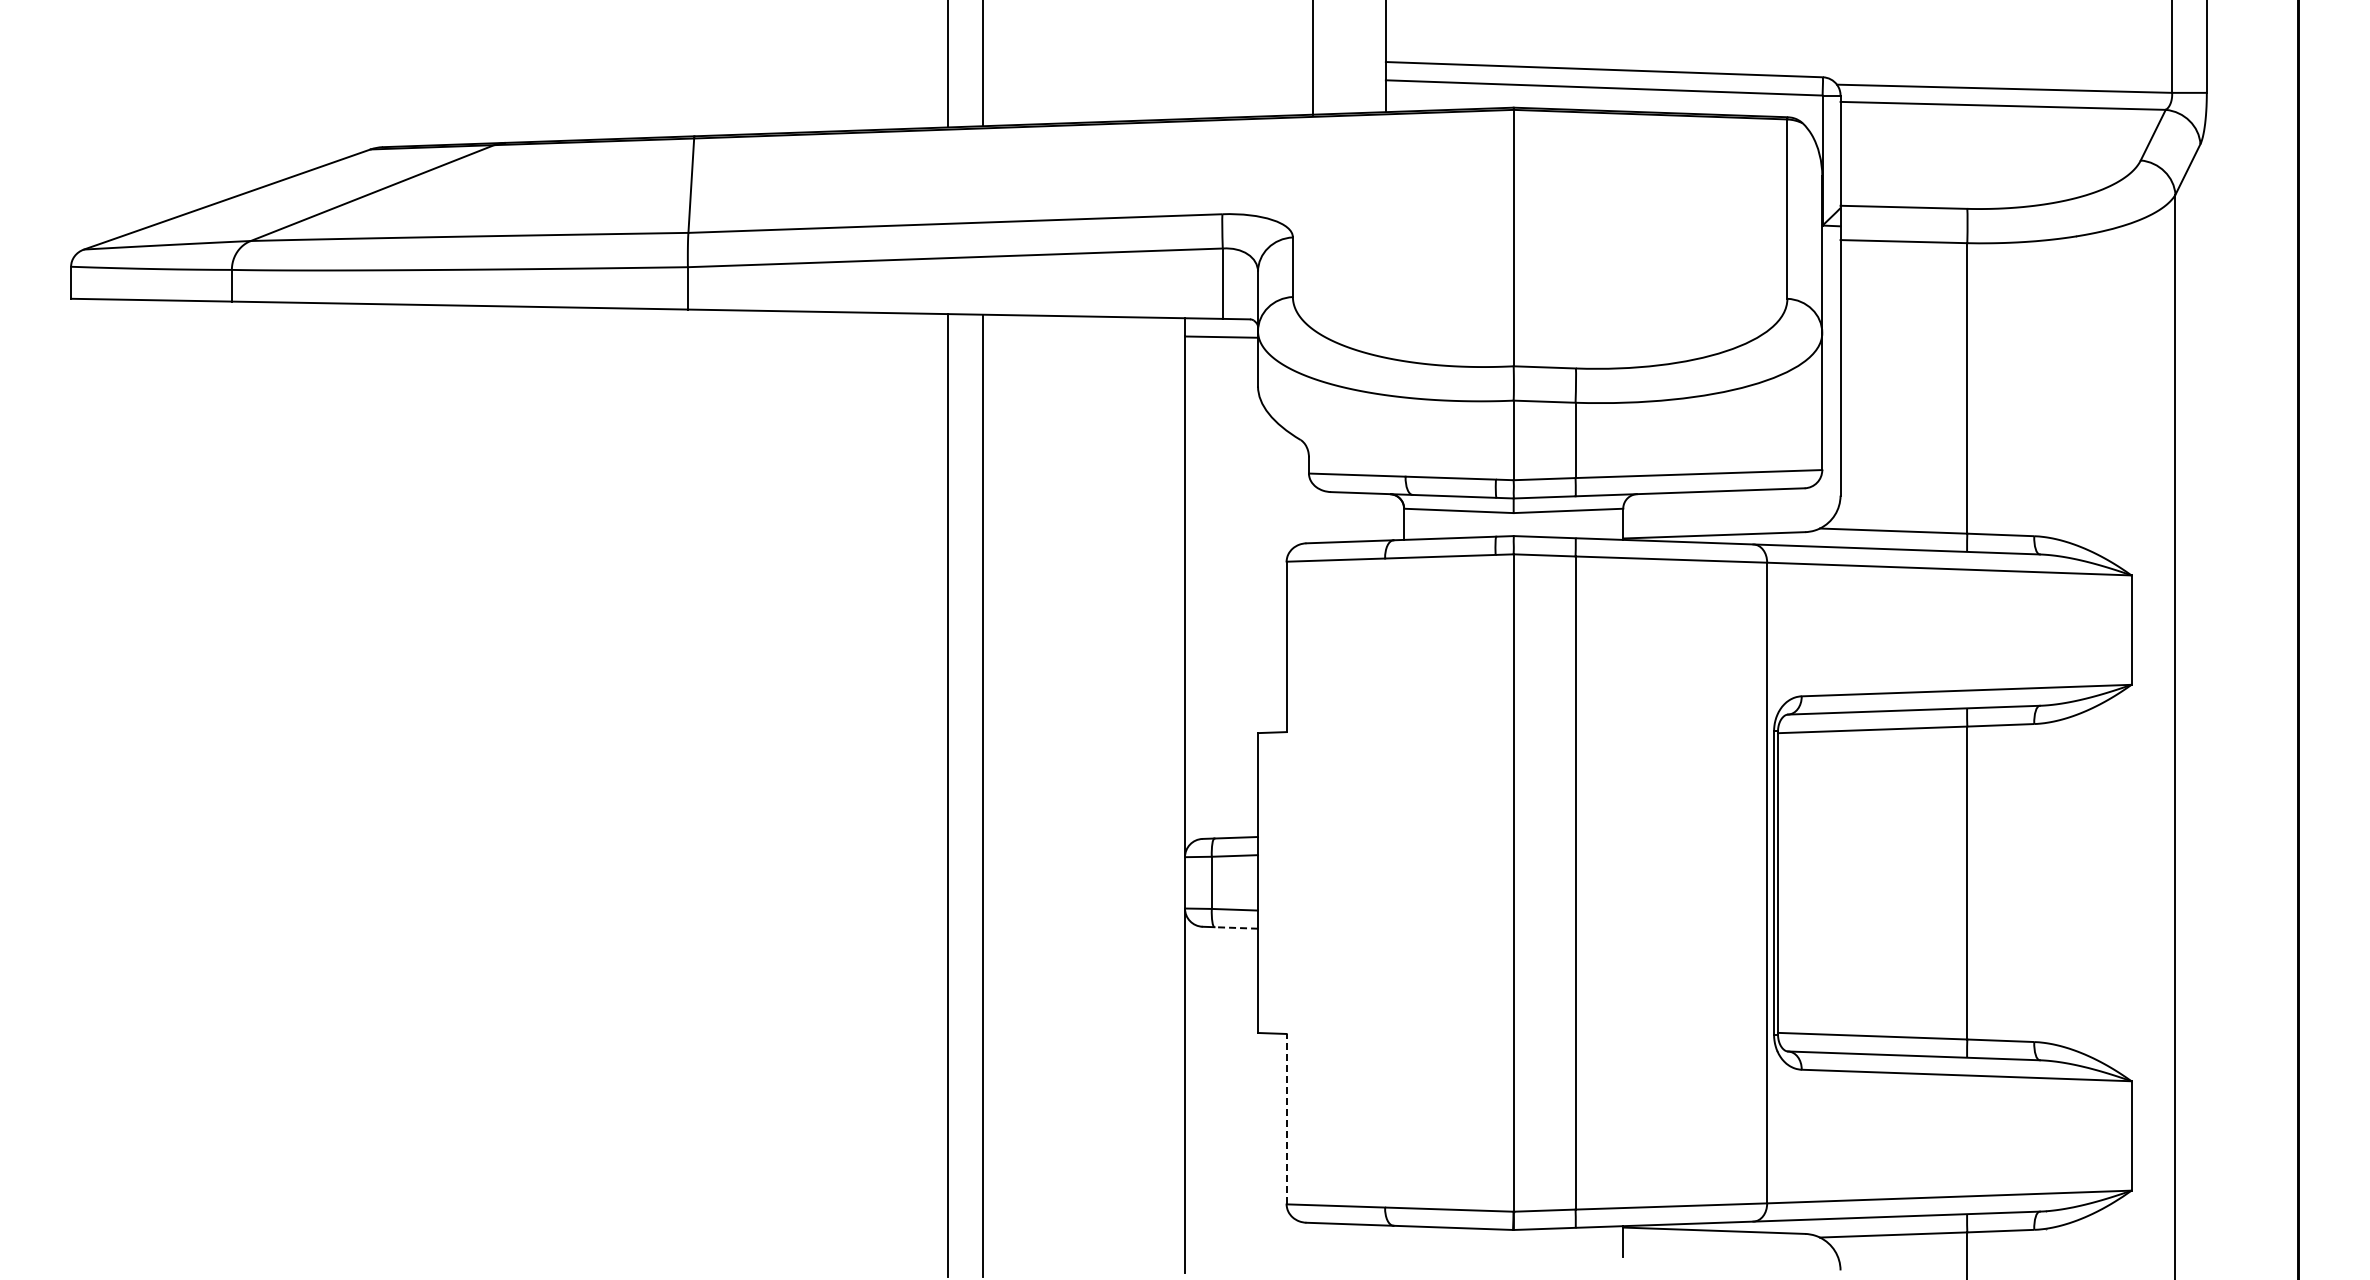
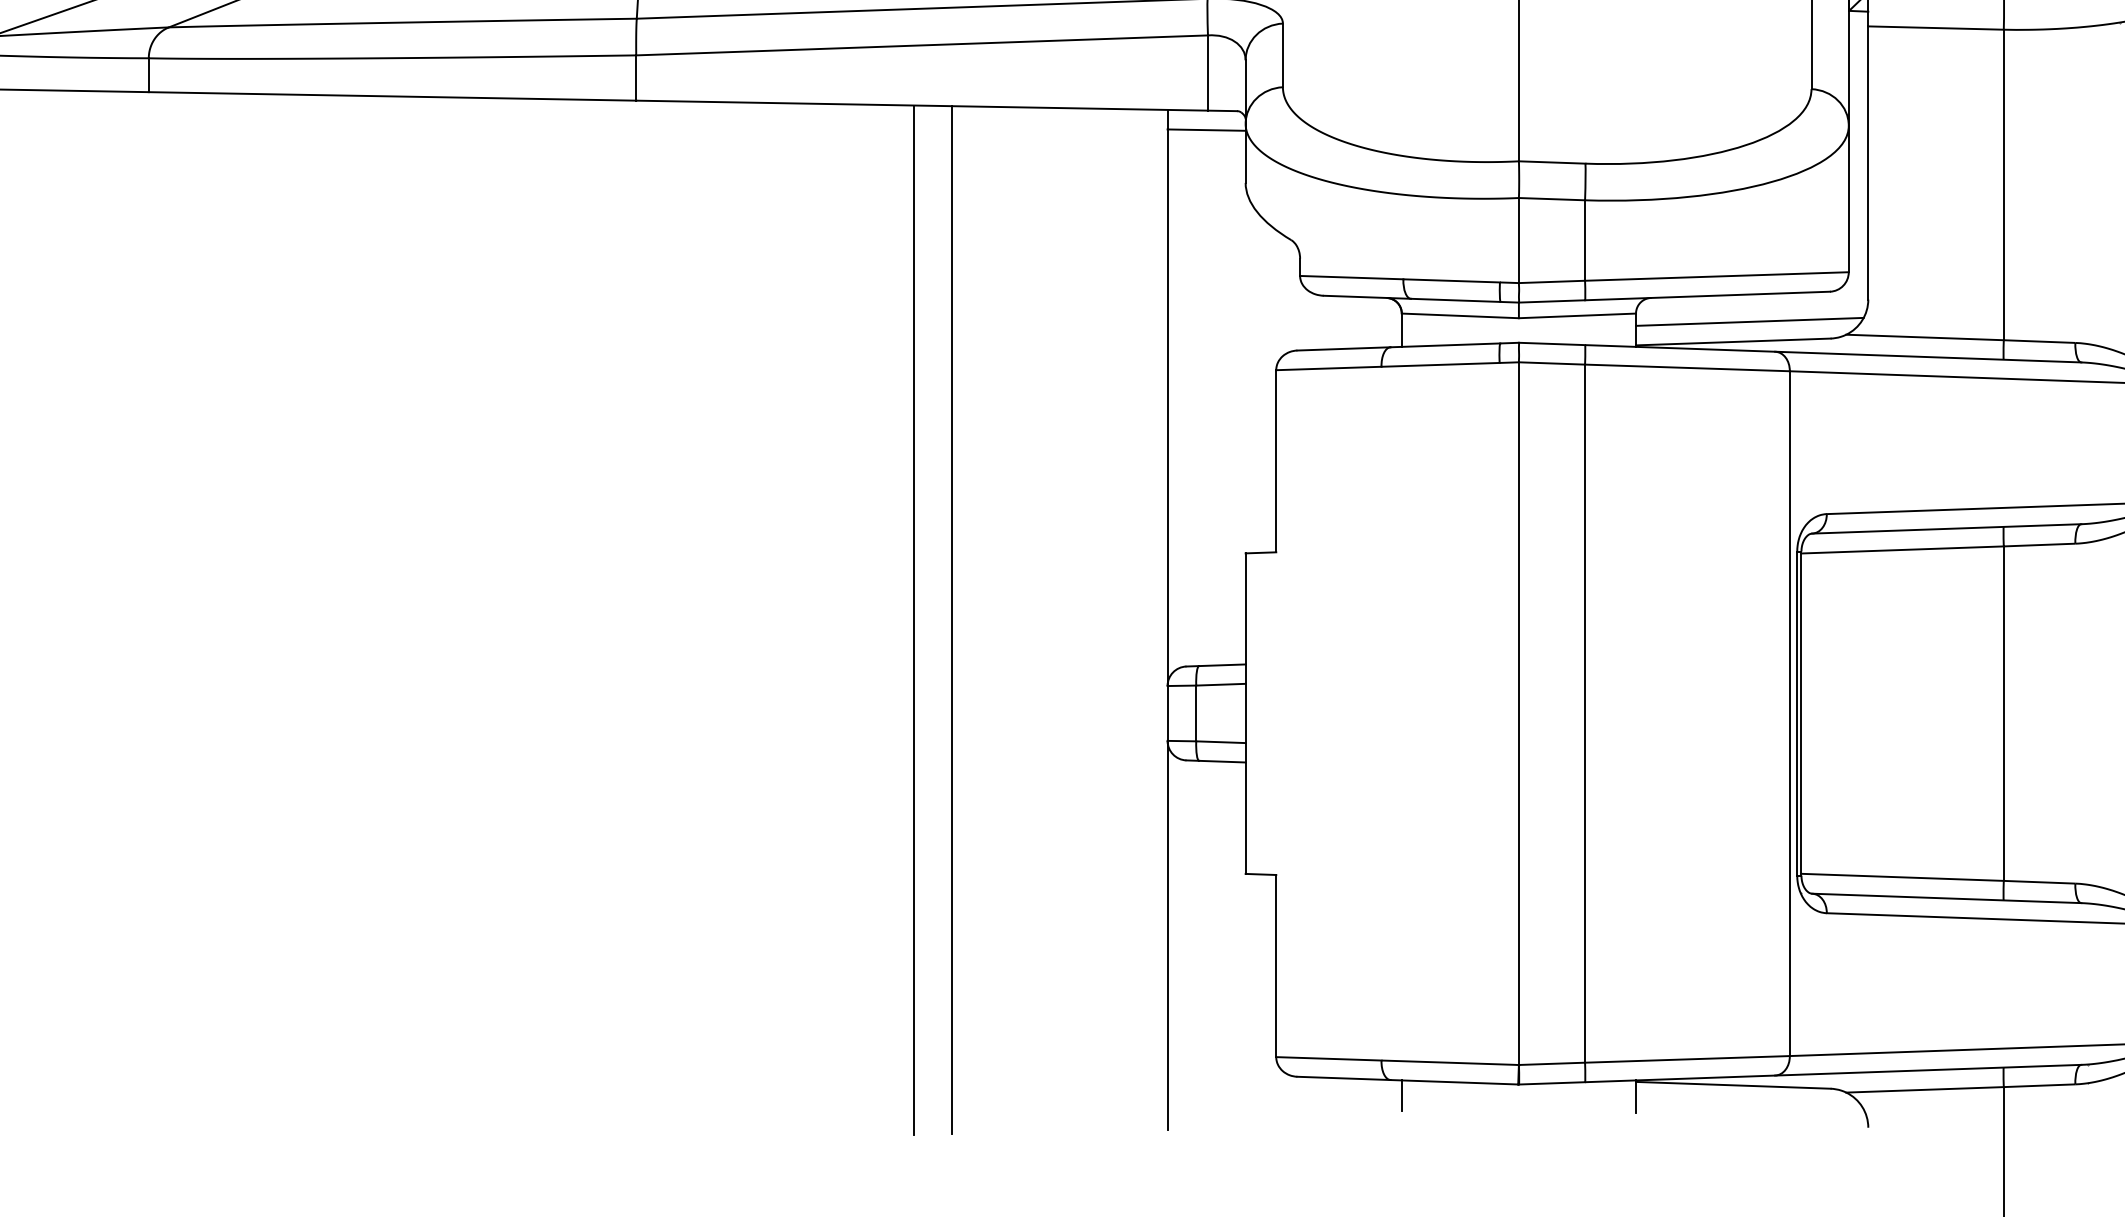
line: (1729, 516) -> (1749, 321), added
line: (1236, 927) -> (1222, 761), dashed -> solid
line: (1286, 1118) -> (1276, 965), dashed -> solid
line: (1404, 1240) -> (1402, 1095), added

